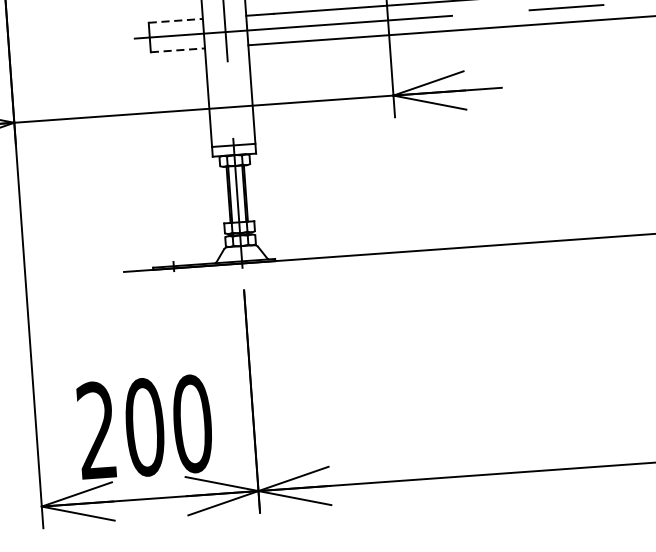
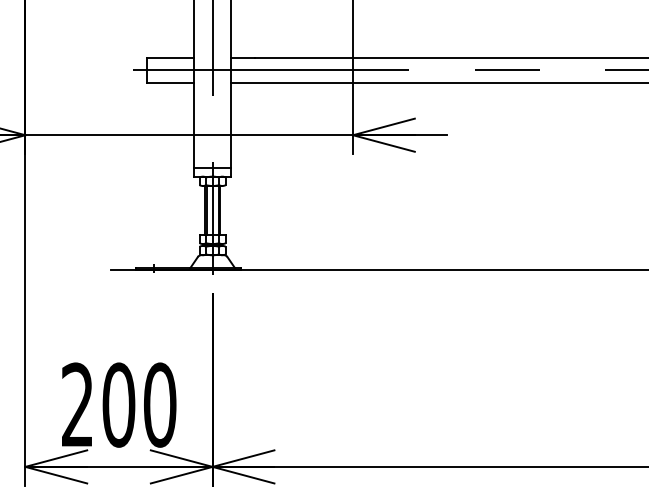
line: (176, 20) -> (171, 57), dashed -> solid
line: (179, 50) -> (171, 83), dashed -> solid

